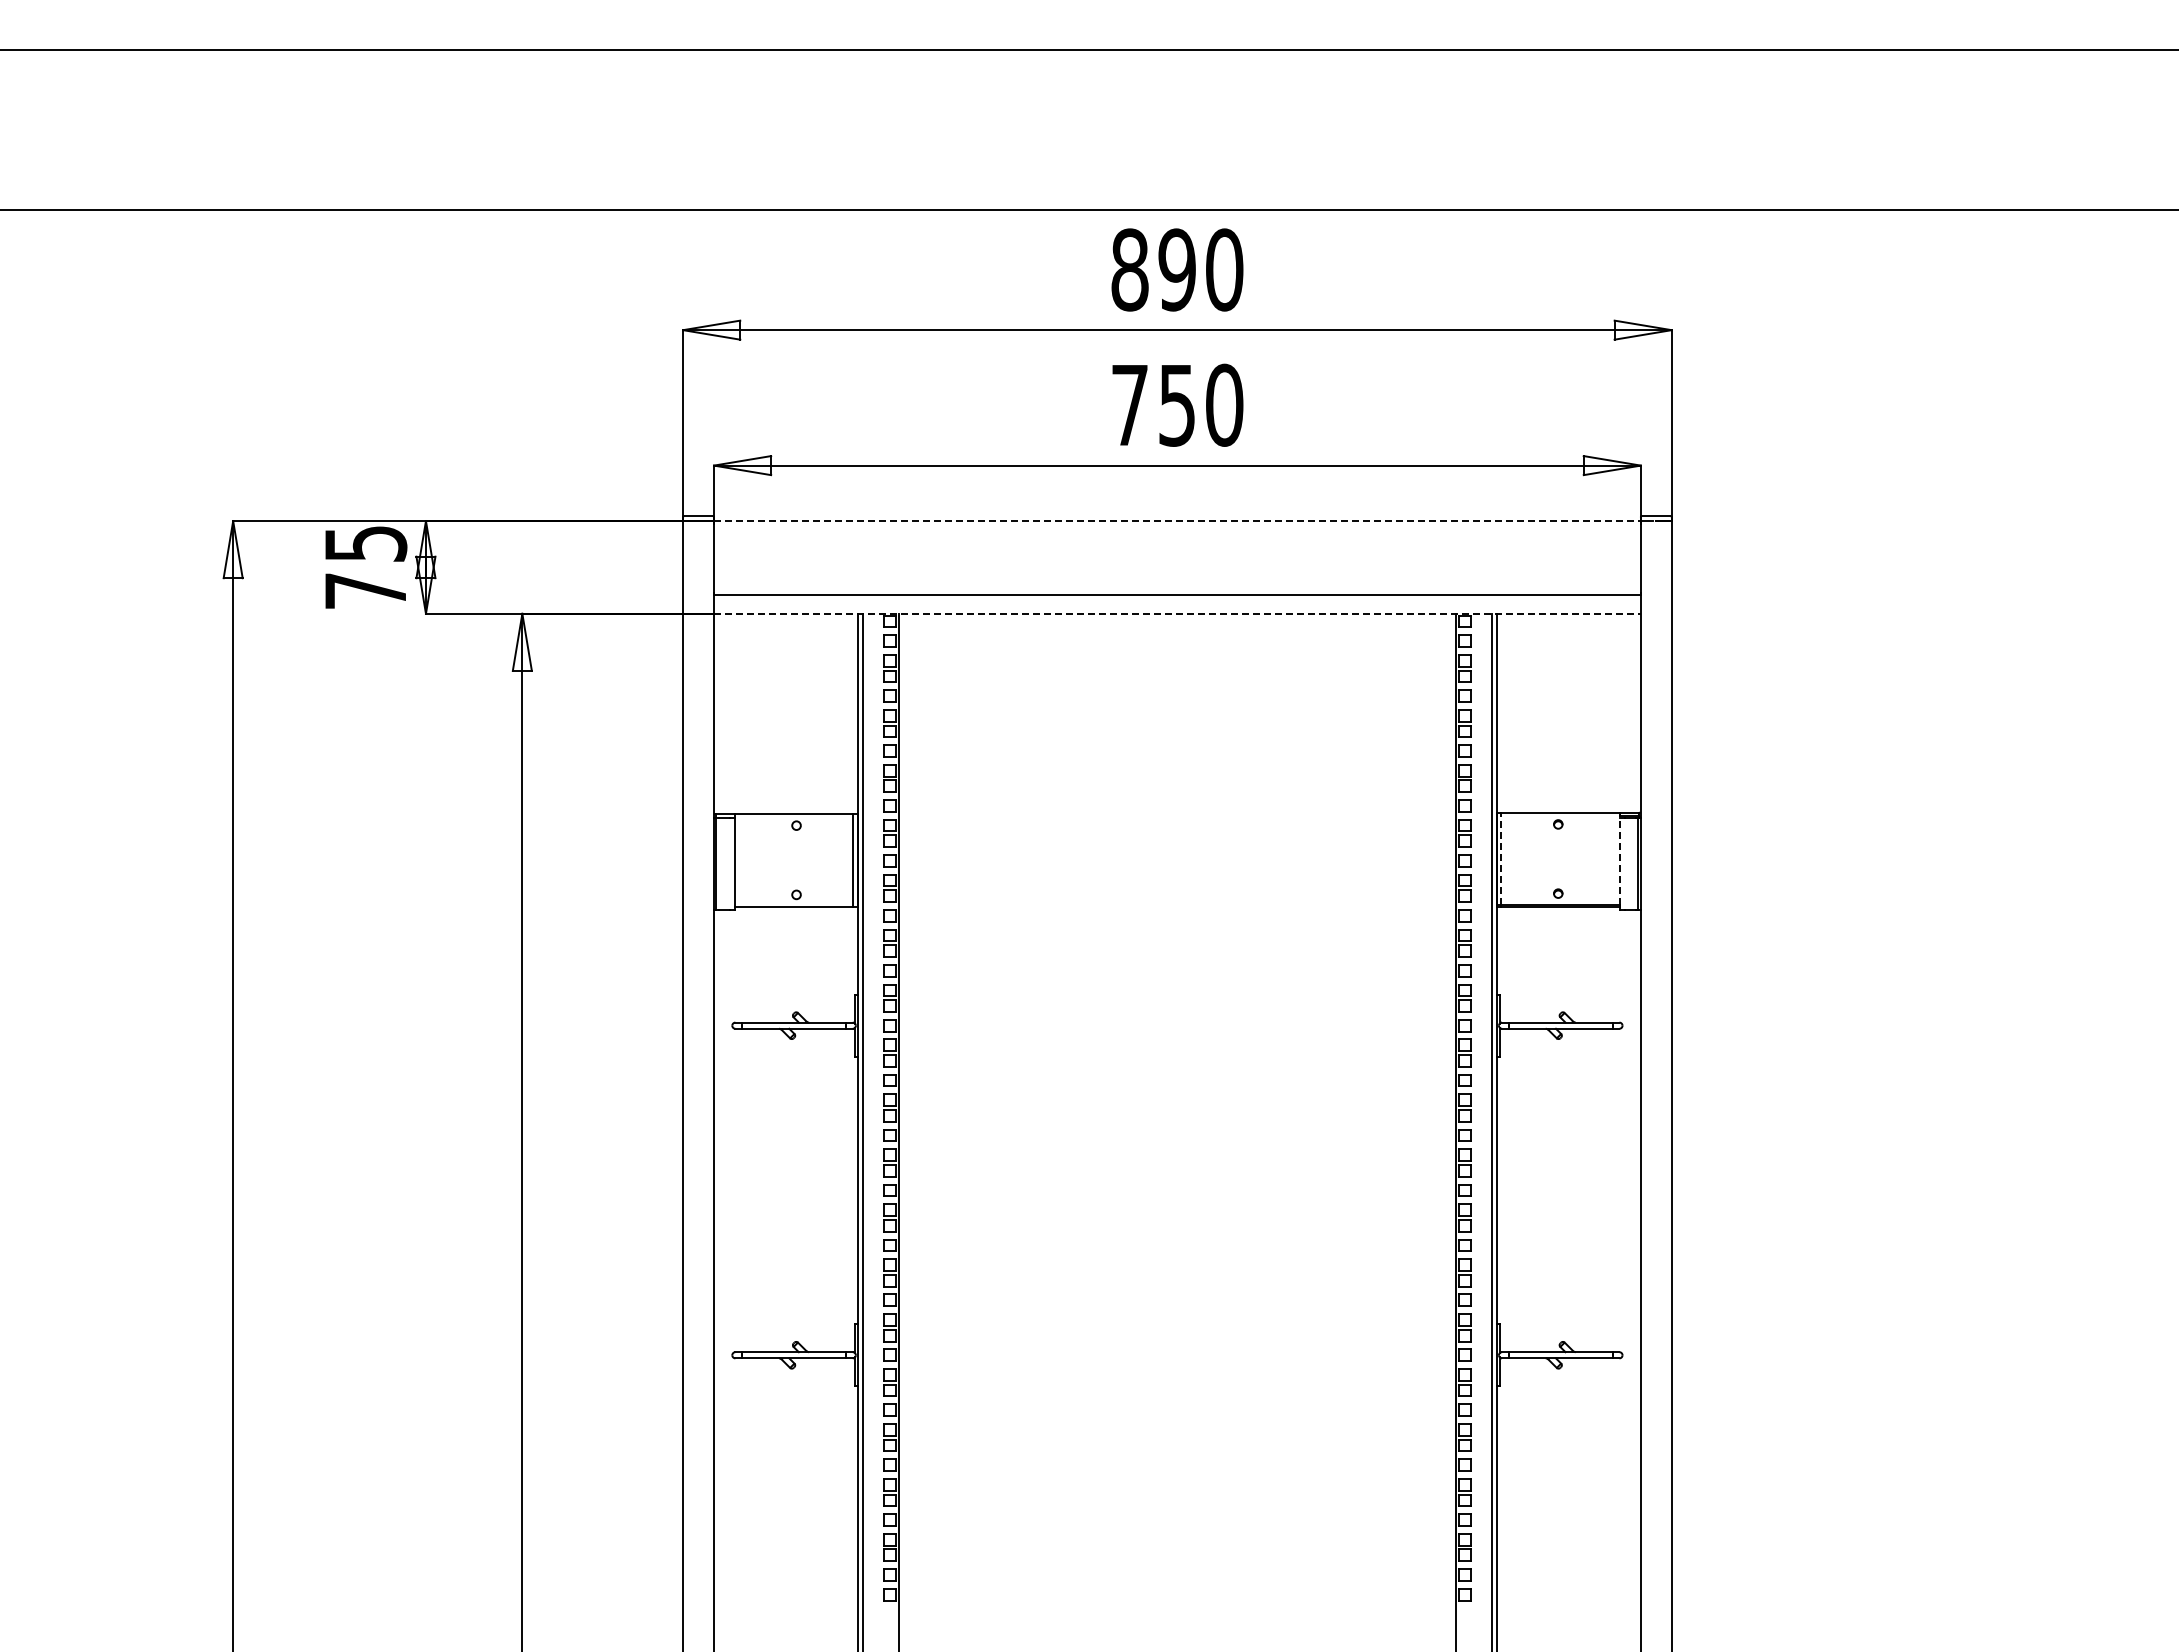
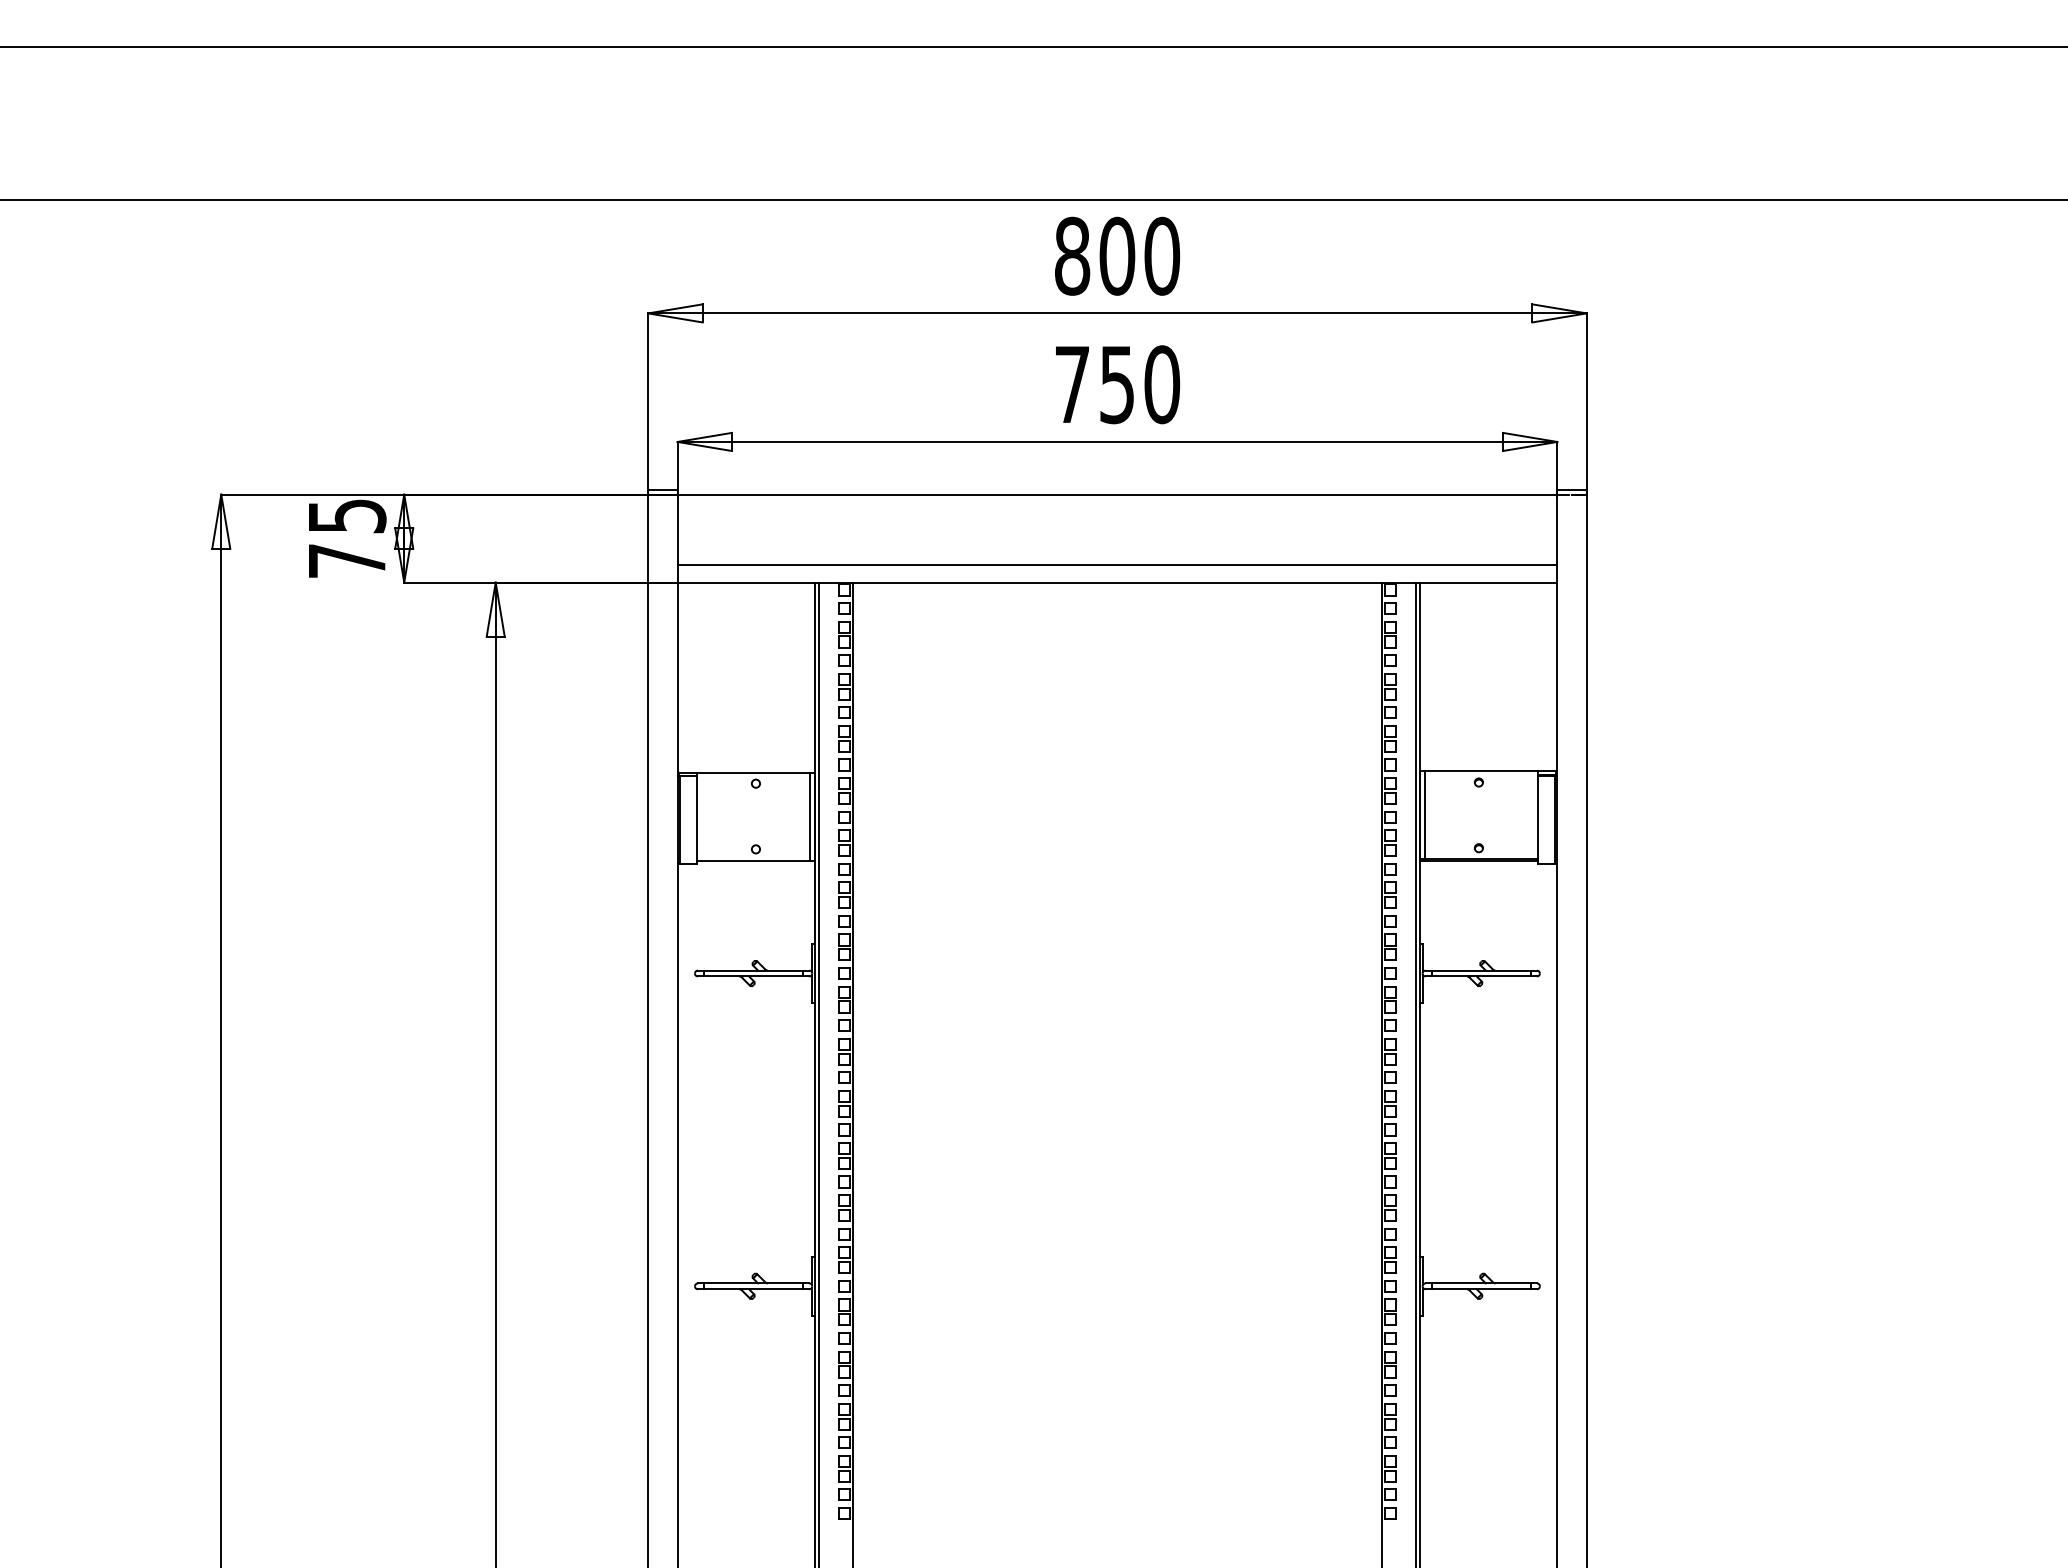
text: (1177, 269) -> (1117, 255), 890 -> 800
line: (1177, 521) -> (1117, 494), dashed -> solid
line: (1177, 613) -> (1117, 582), dashed -> solid
line: (1501, 858) -> (1425, 814), dashed -> solid
line: (1620, 858) -> (1537, 814), dashed -> solid

